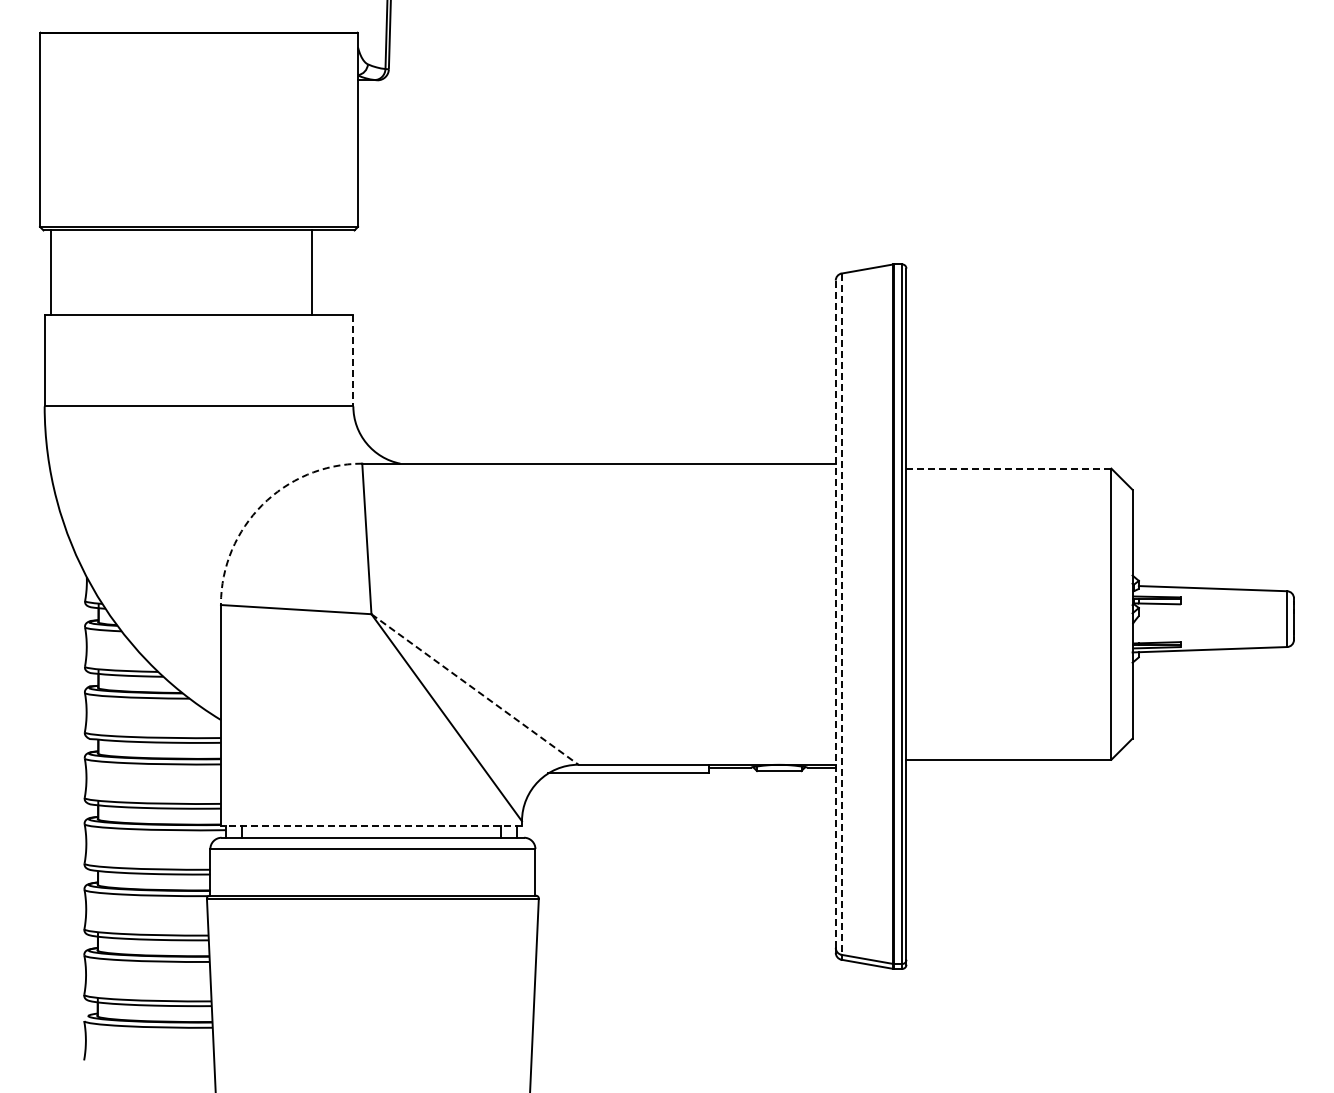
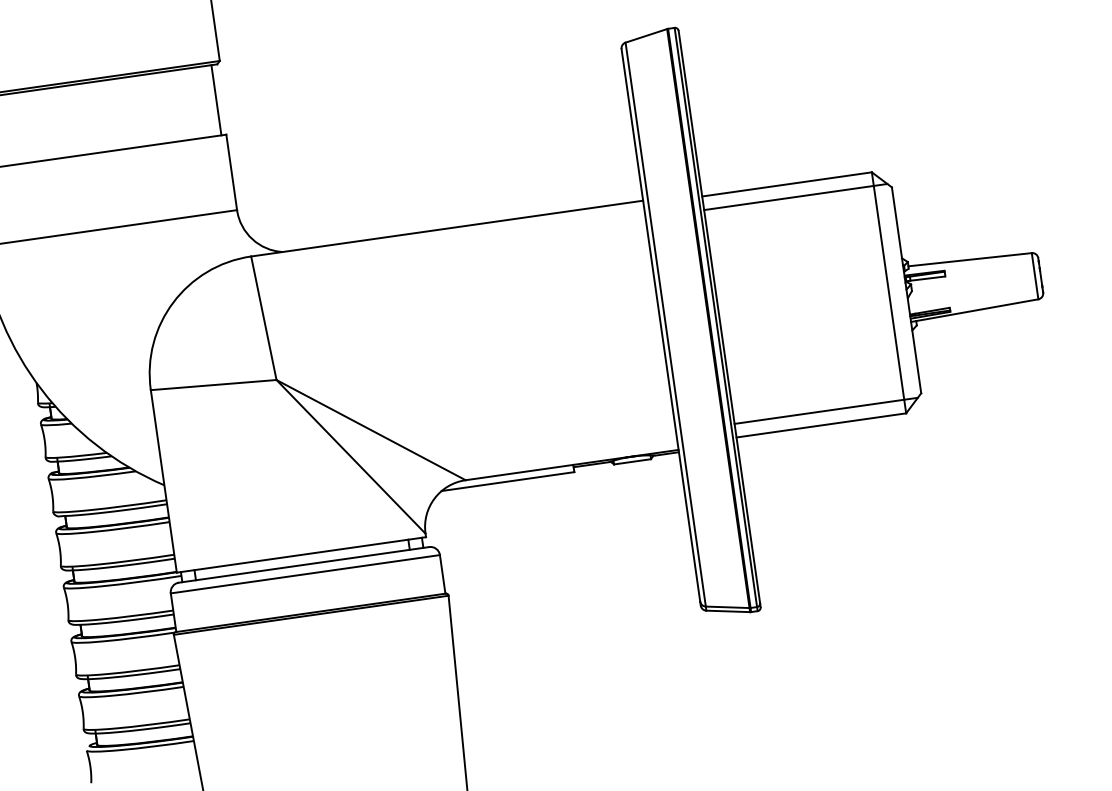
line: (312, 272) -> (216, 99), moved
line: (353, 360) -> (231, 172), dashed -> solid
line: (1008, 468) -> (786, 184), dashed -> solid
line: (1016, 485) -> (795, 197), added
arc: (262, 505) -> (173, 302), dashed -> solid
line: (835, 614) -> (660, 325), dashed -> solid
line: (841, 614) -> (665, 324), dashed -> solid
line: (475, 689) -> (371, 430), dashed -> solid
line: (1016, 743) -> (825, 411), added
line: (371, 825) -> (301, 554), dashed -> solid

